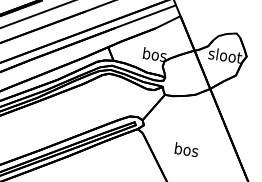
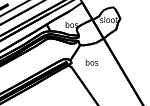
text: (185, 149) -> (91, 62), moved

